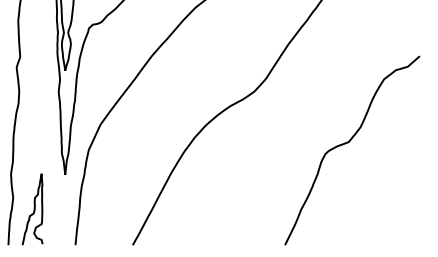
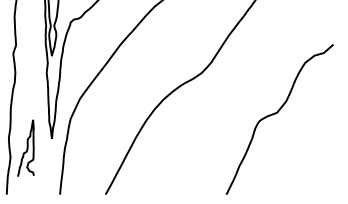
curve: (33, 208) -> (26, 147), moved

